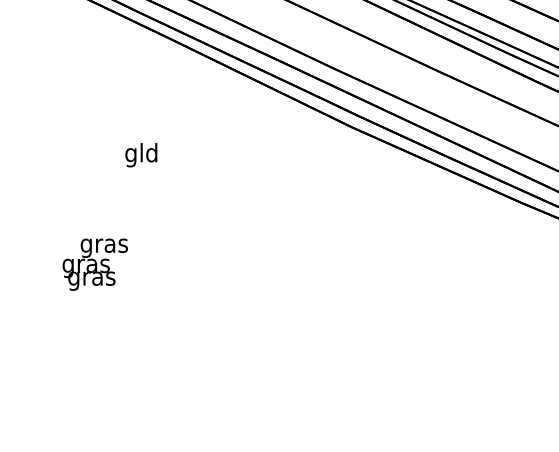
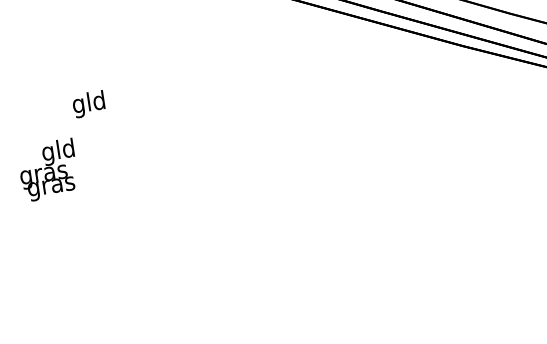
text: (141, 155) -> (89, 104), moved
text: (103, 245) -> (57, 151), gras -> gld

